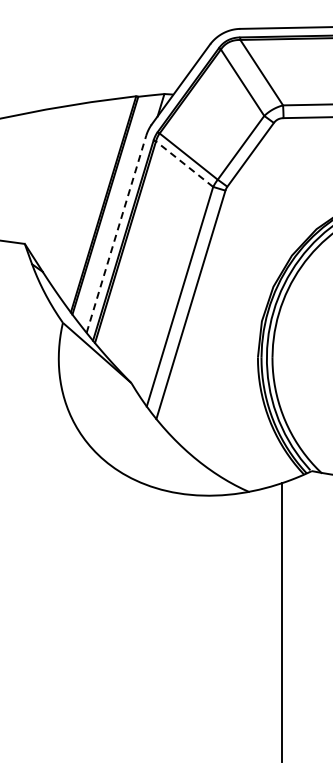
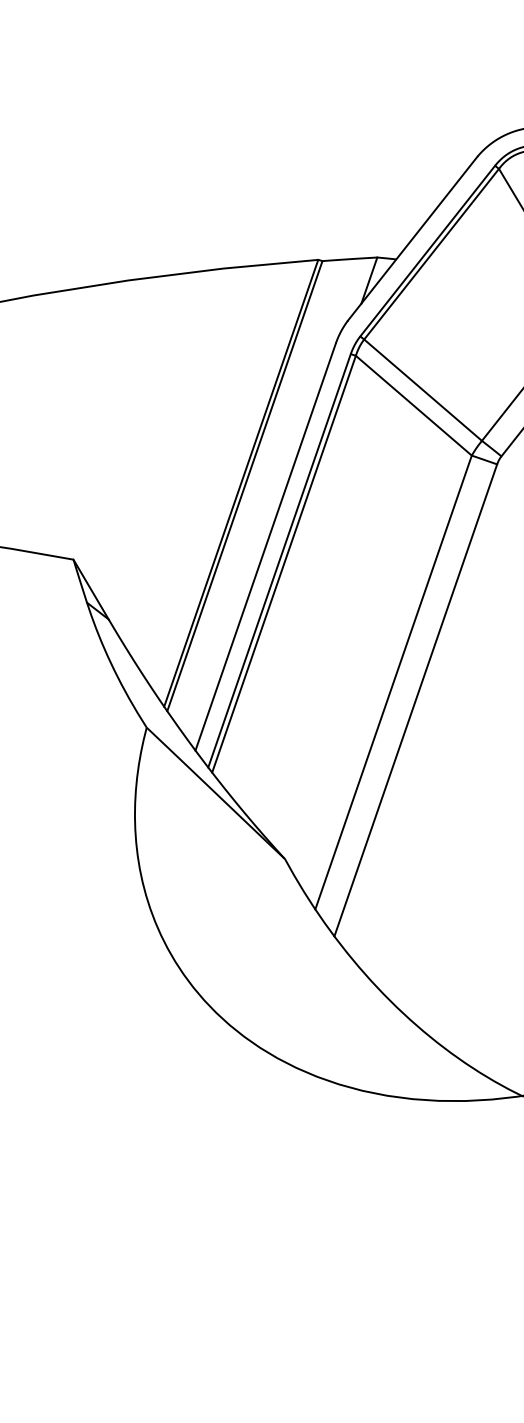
line: (184, 164) -> (413, 406), dashed -> solid
line: (116, 234) -> (265, 547), dashed -> solid

